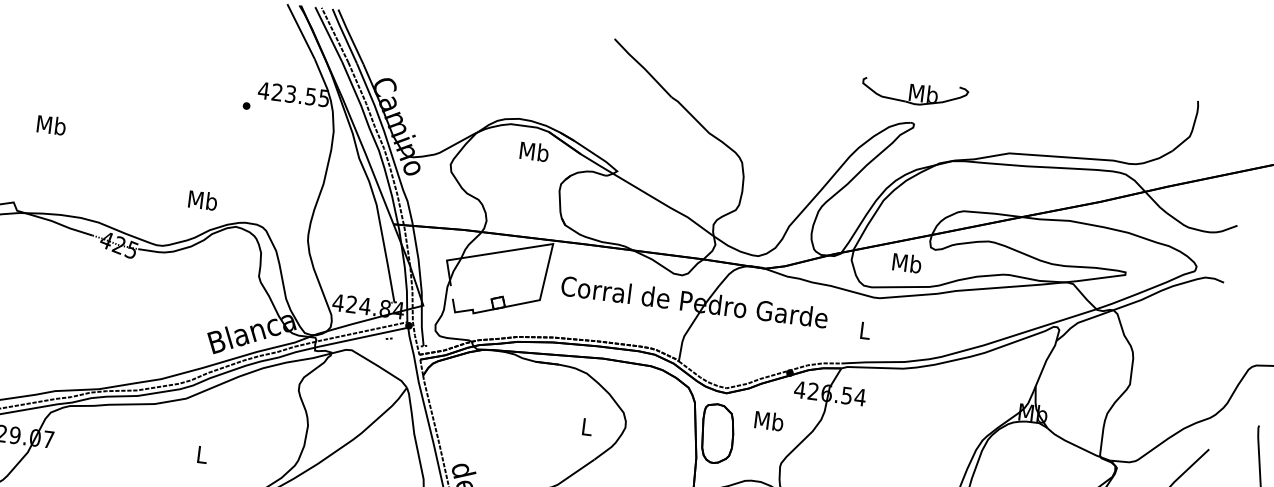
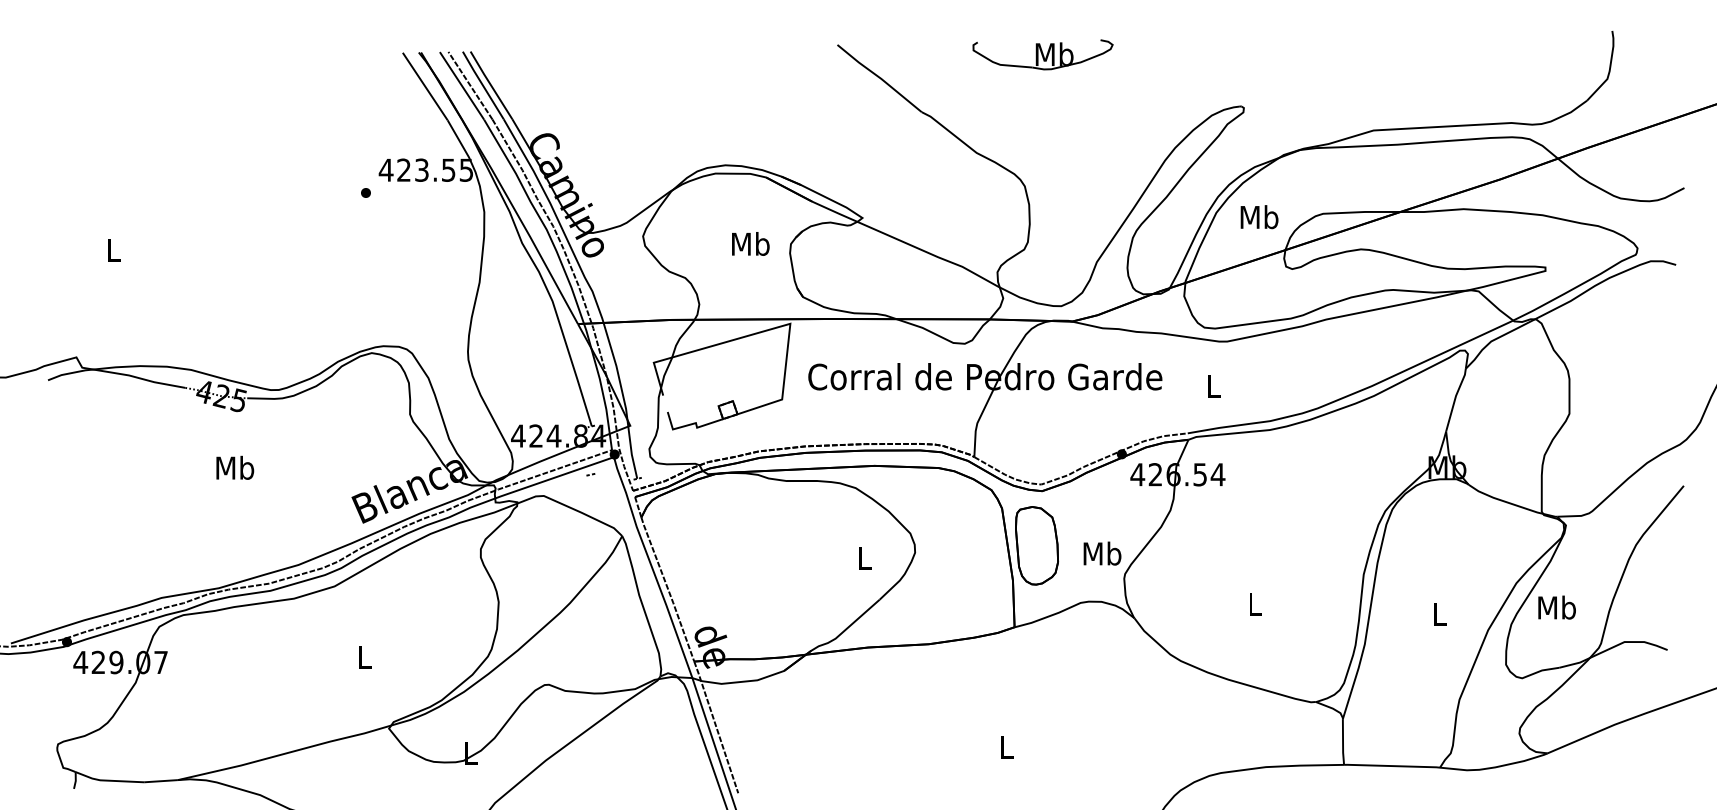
part: (914, 92) -> (1042, 54), moved
text: (51, 124) -> (113, 249), Mb -> L
text: (534, 151) -> (750, 243), moved
text: (203, 200) -> (235, 467), moved
text: (907, 263) -> (1259, 217), moved
text: (769, 420) -> (1102, 553), moved

